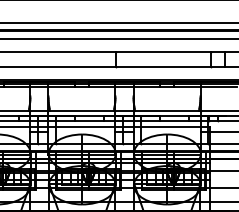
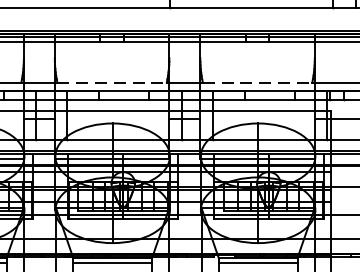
line: (82, 110) -> (113, 82), solid -> dashed
line: (167, 110) -> (258, 82), solid -> dashed

